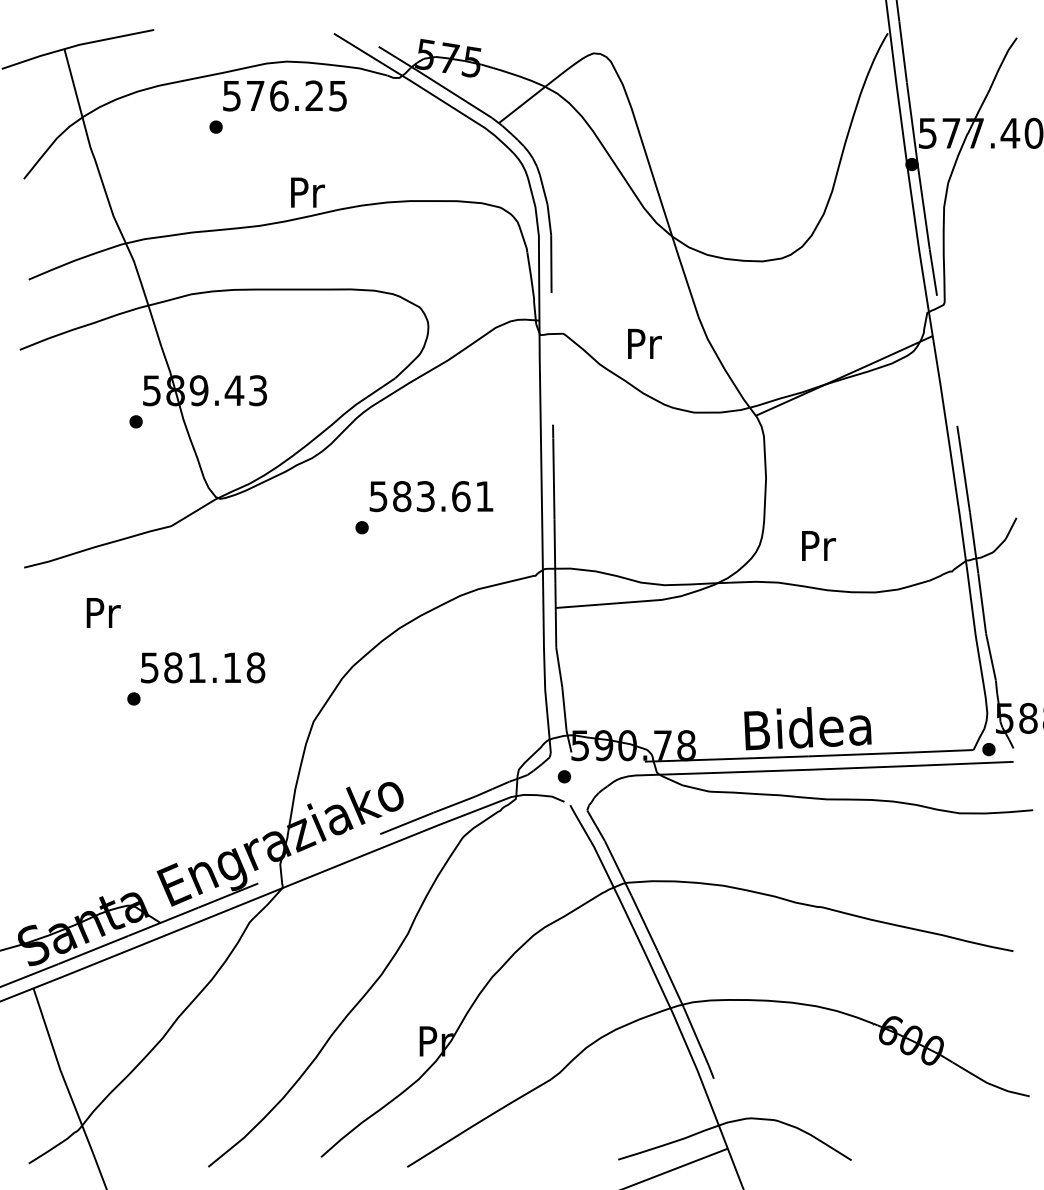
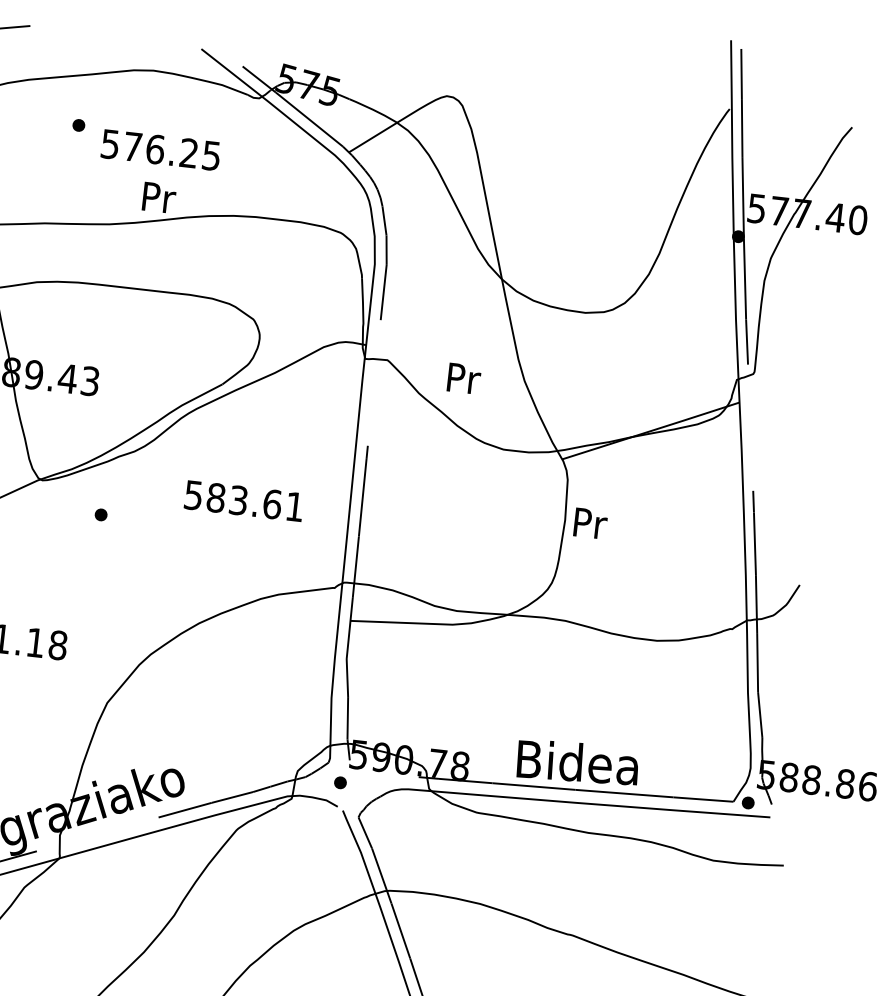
text: (284, 95) -> (160, 149), moved
part: (361, 527) -> (100, 514), moved
text: (818, 545) -> (590, 523), moved

